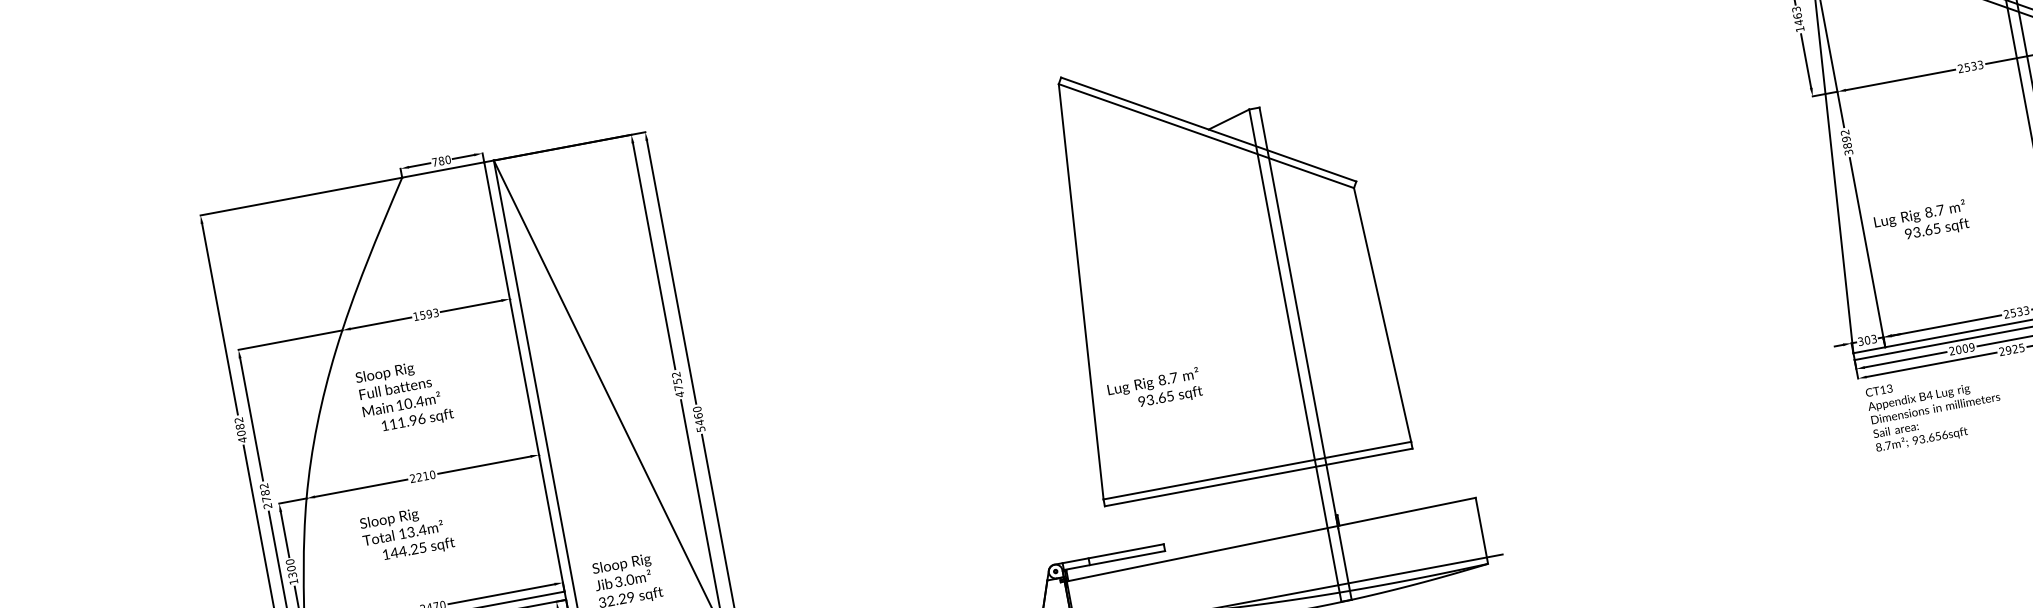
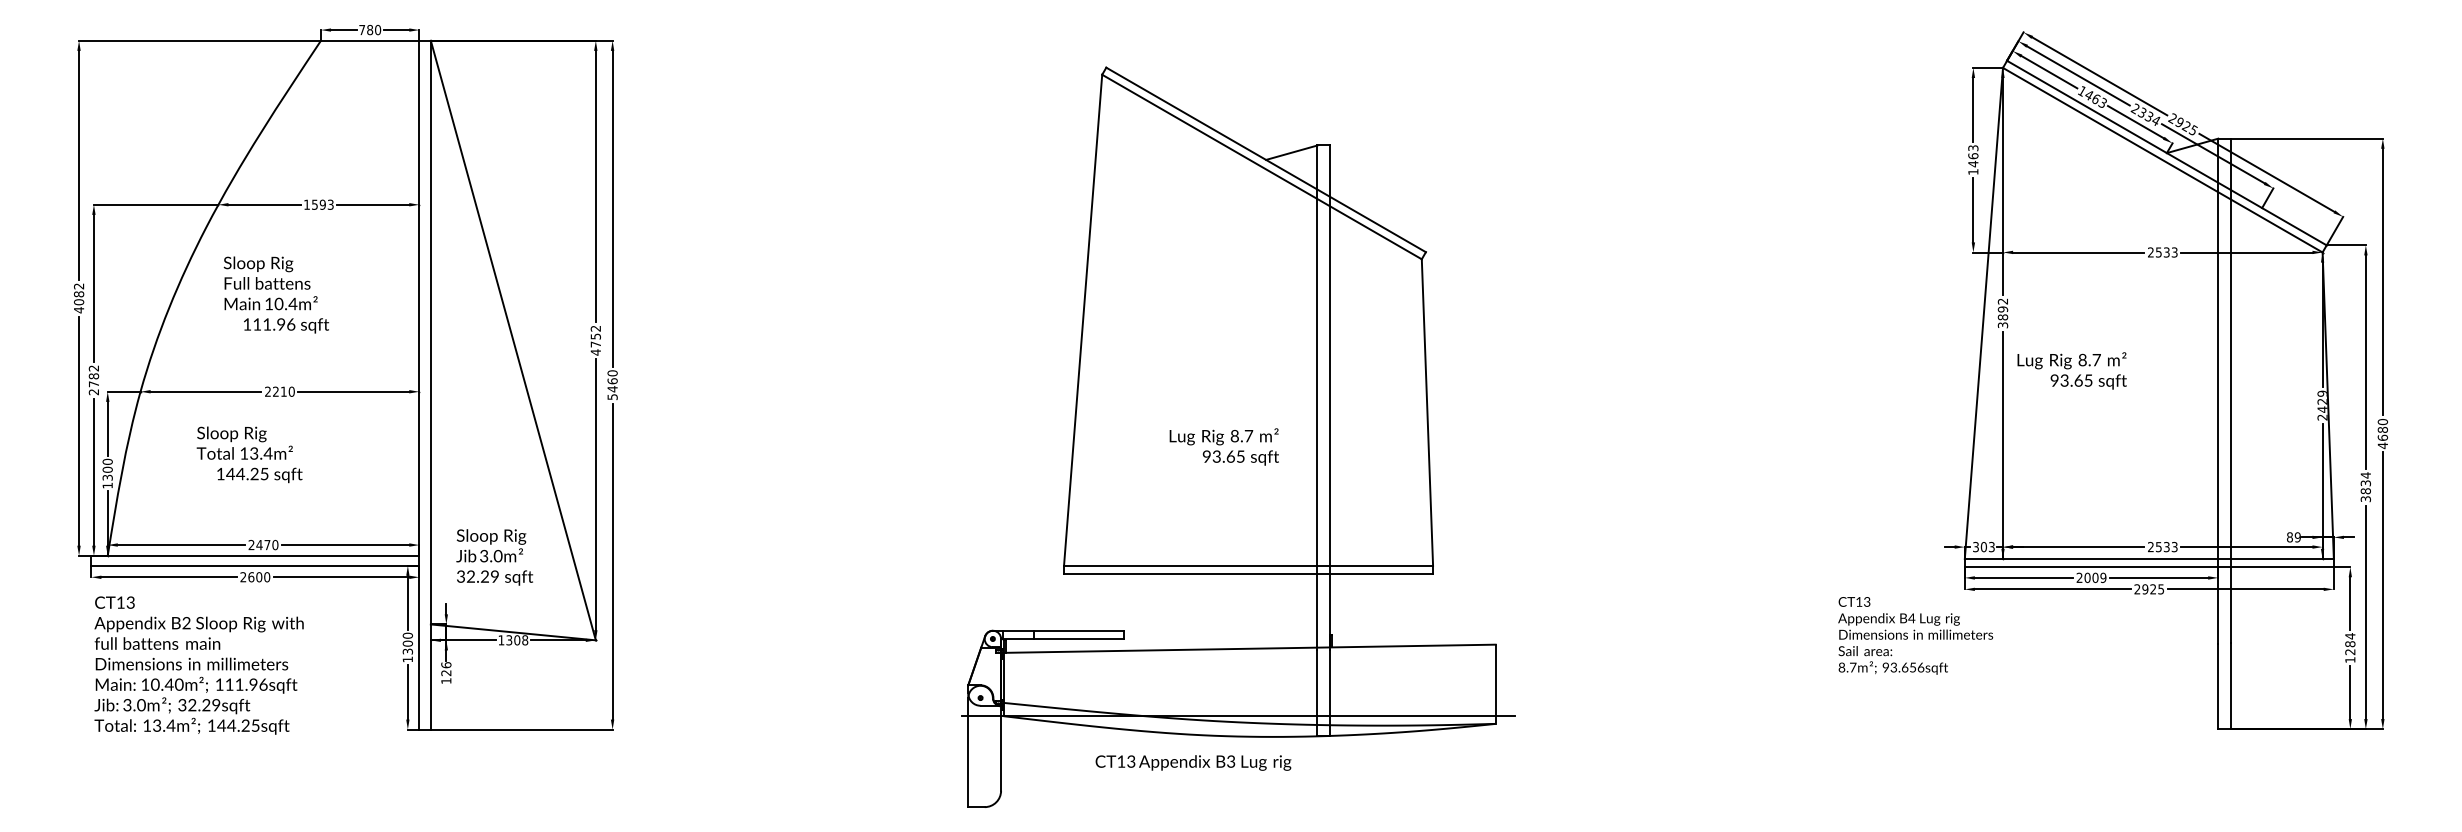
text: (1921, 222) -> (2071, 370), moved
text: (1154, 390) -> (1223, 446), moved
text: (1935, 409) -> (1915, 635), moved

